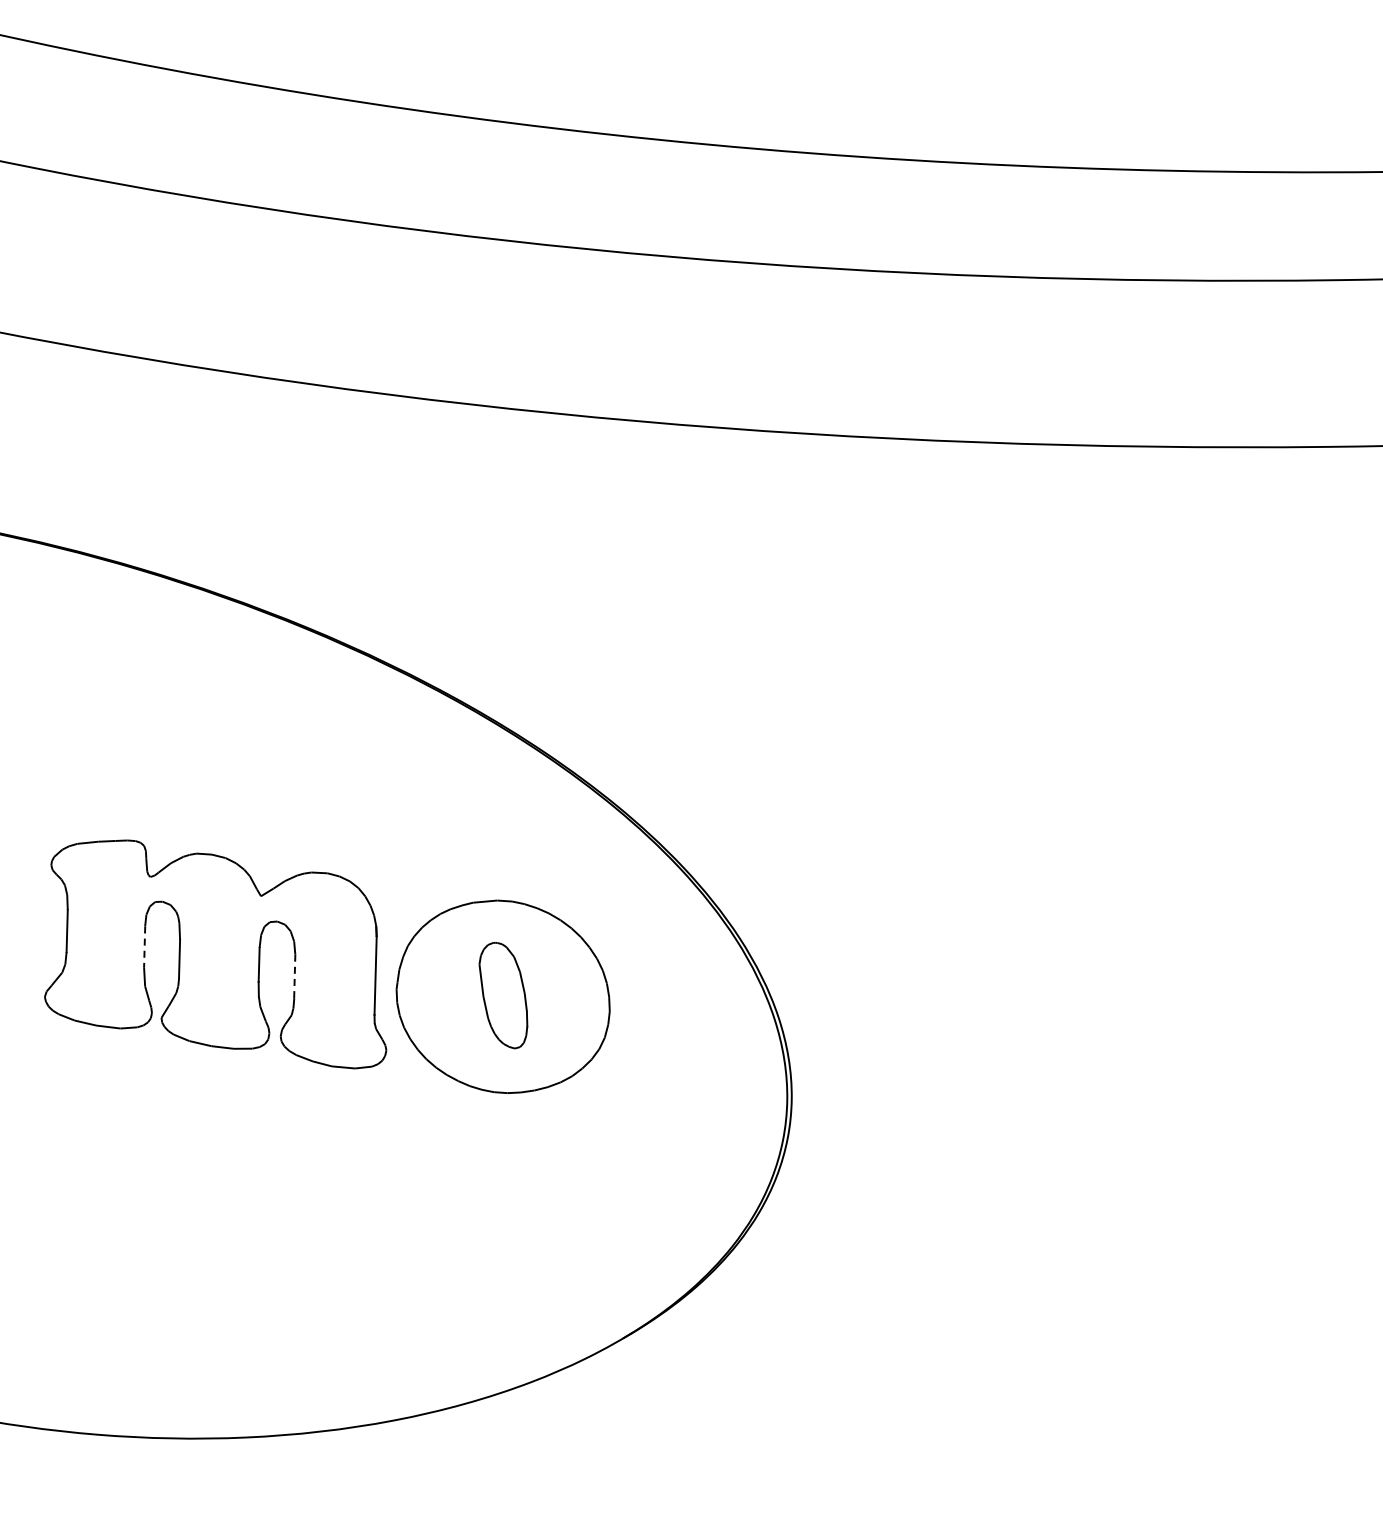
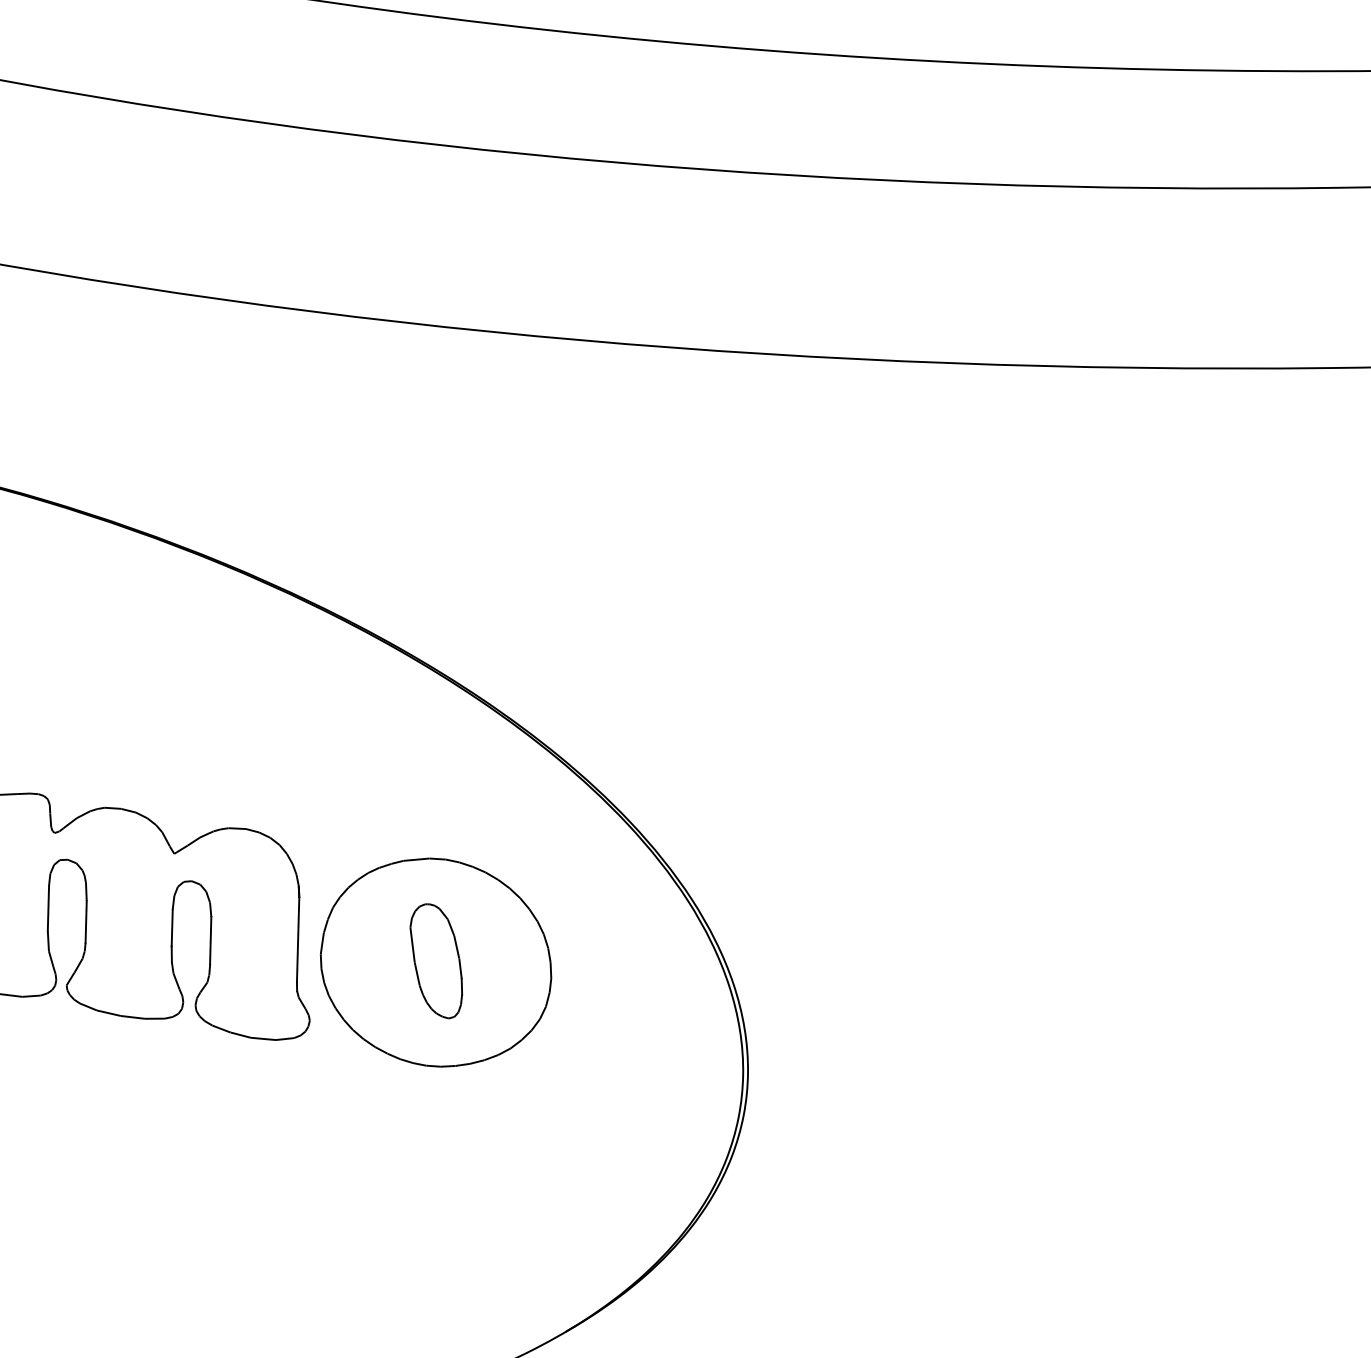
line: (144, 947) -> (48, 909), dashed -> solid
line: (294, 976) -> (210, 940), dashed -> solid

